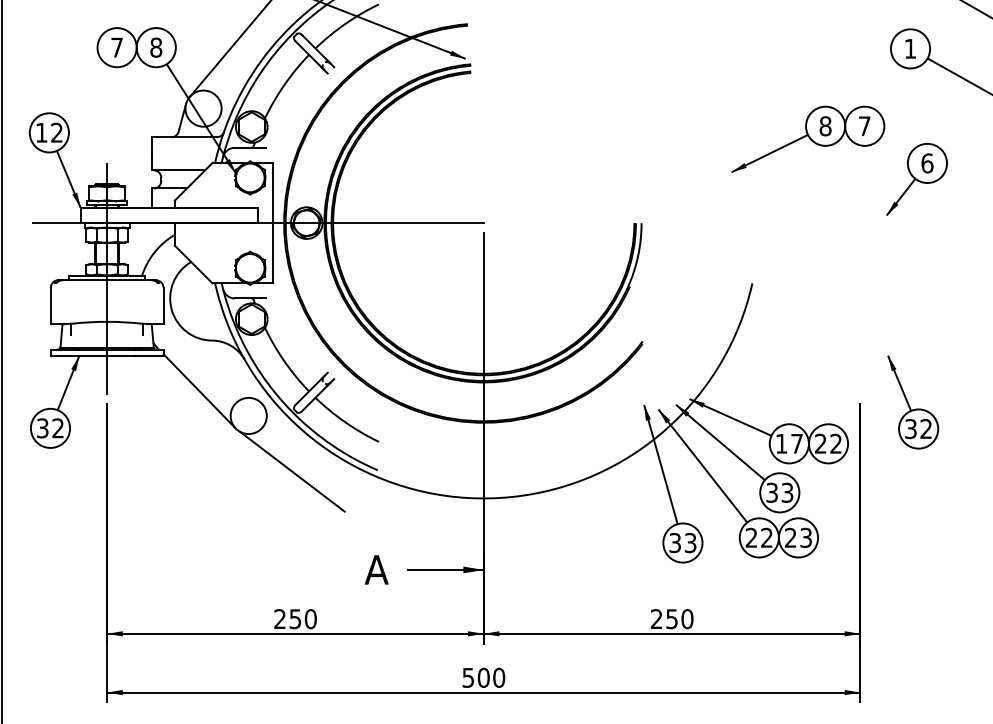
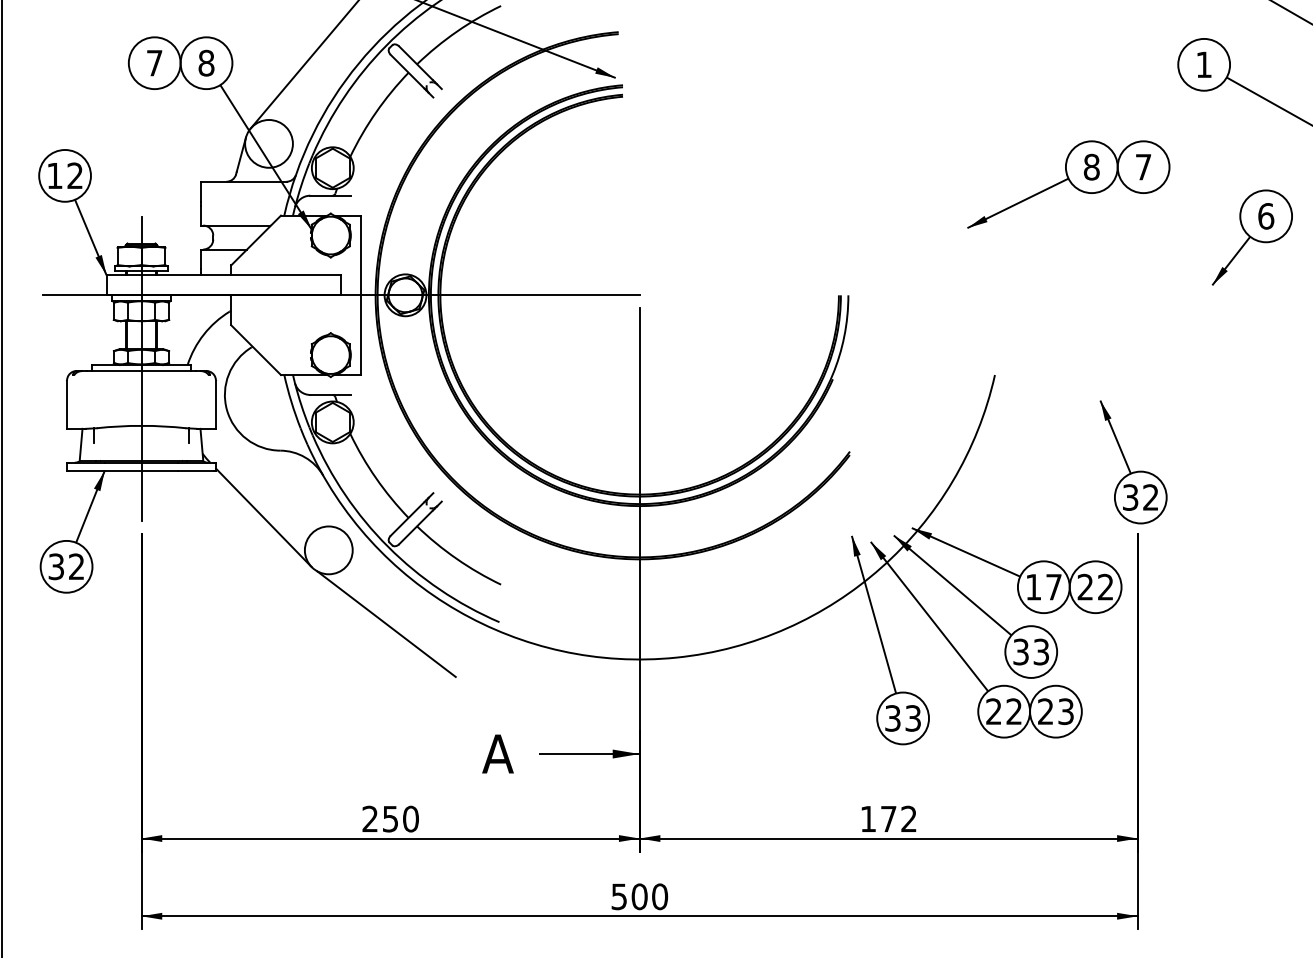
part: (916, 179) -> (1251, 237), moved
part: (913, 402) -> (1133, 462), moved
text: (671, 619) -> (887, 819), 250 -> 172

